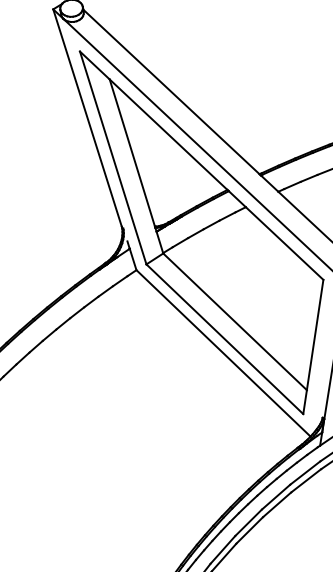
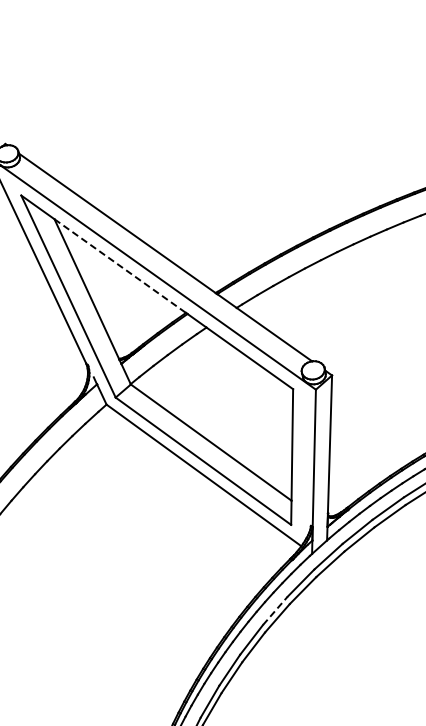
line: (168, 135) -> (120, 266), solid -> dashed
line: (276, 496) -> (275, 610), solid -> dashed

